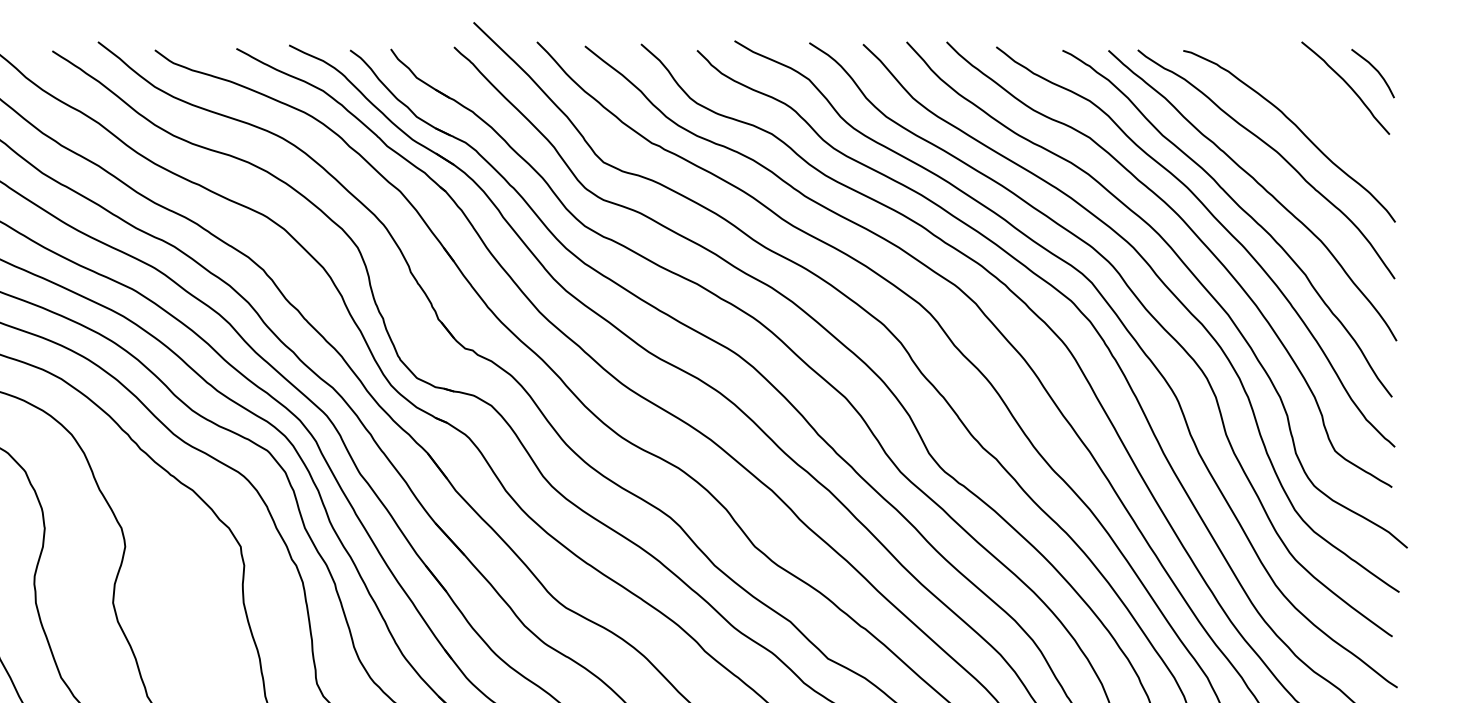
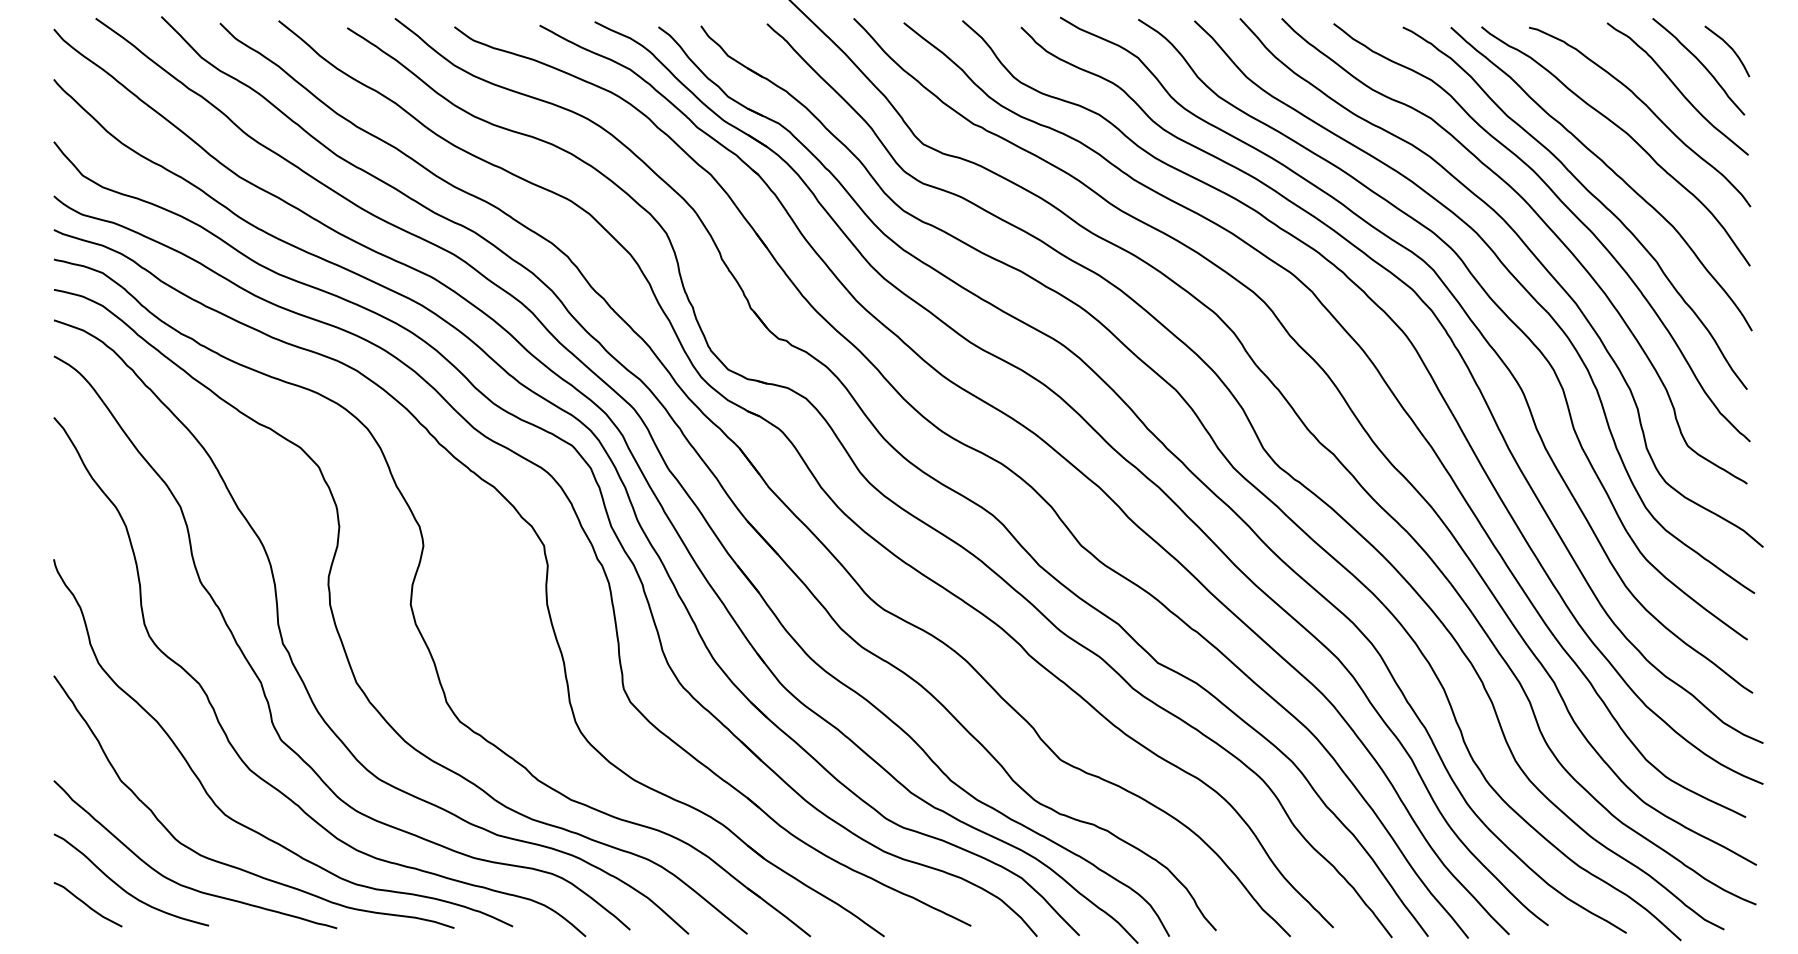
curve: (1325, 109) -> (1677, 88), added

